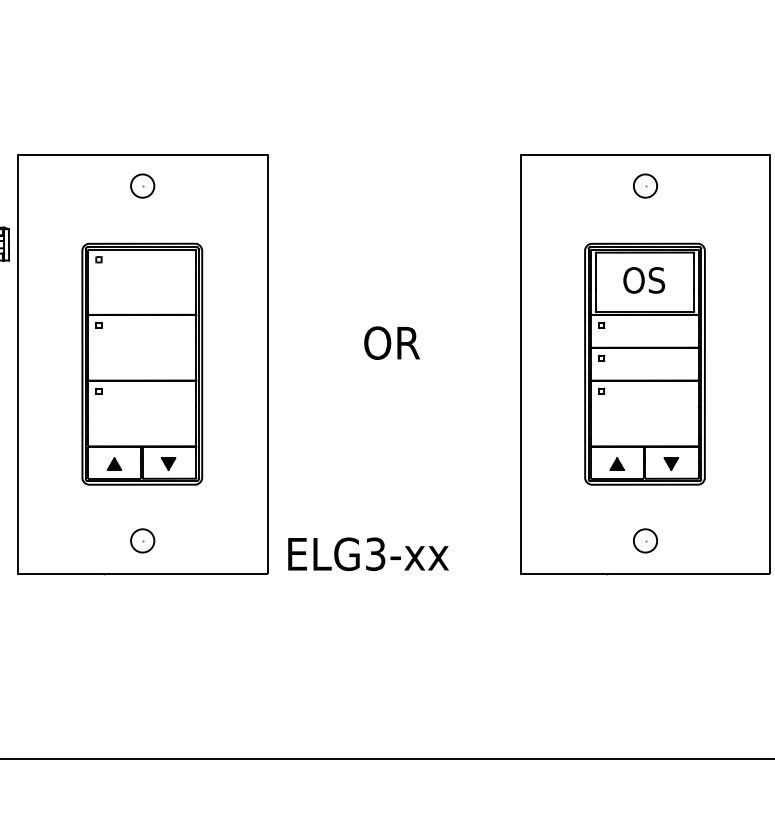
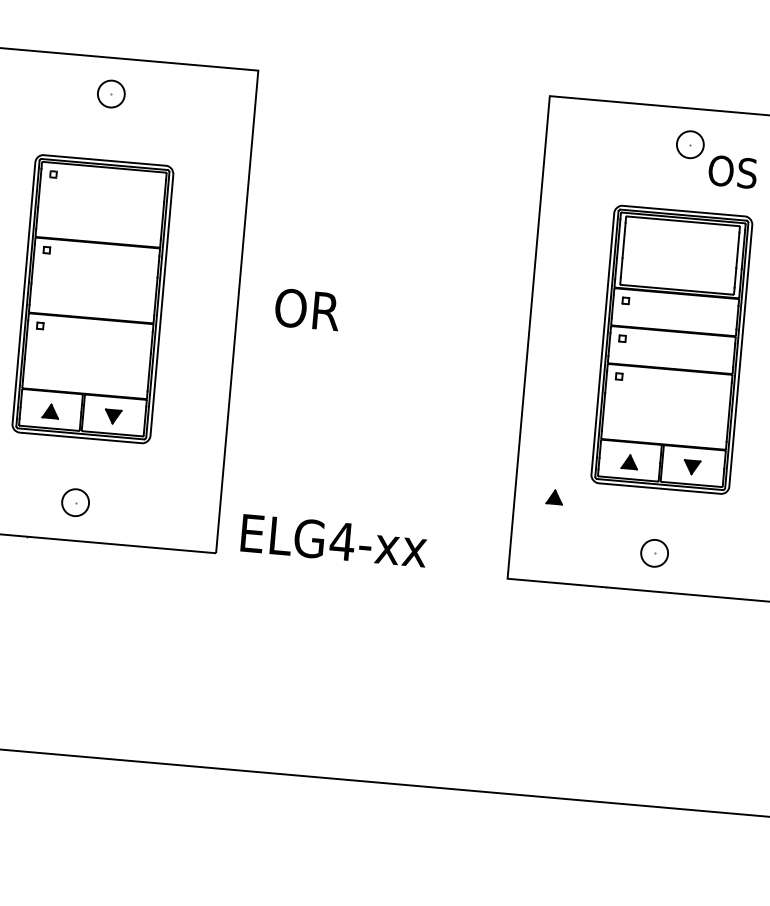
text: (643, 280) -> (732, 172), moved
text: (391, 342) -> (306, 308), moved
part: (554, 499) -> (553, 496), added
text: (375, 554) -> (342, 541), ELG3-xx -> ELG4-xx

